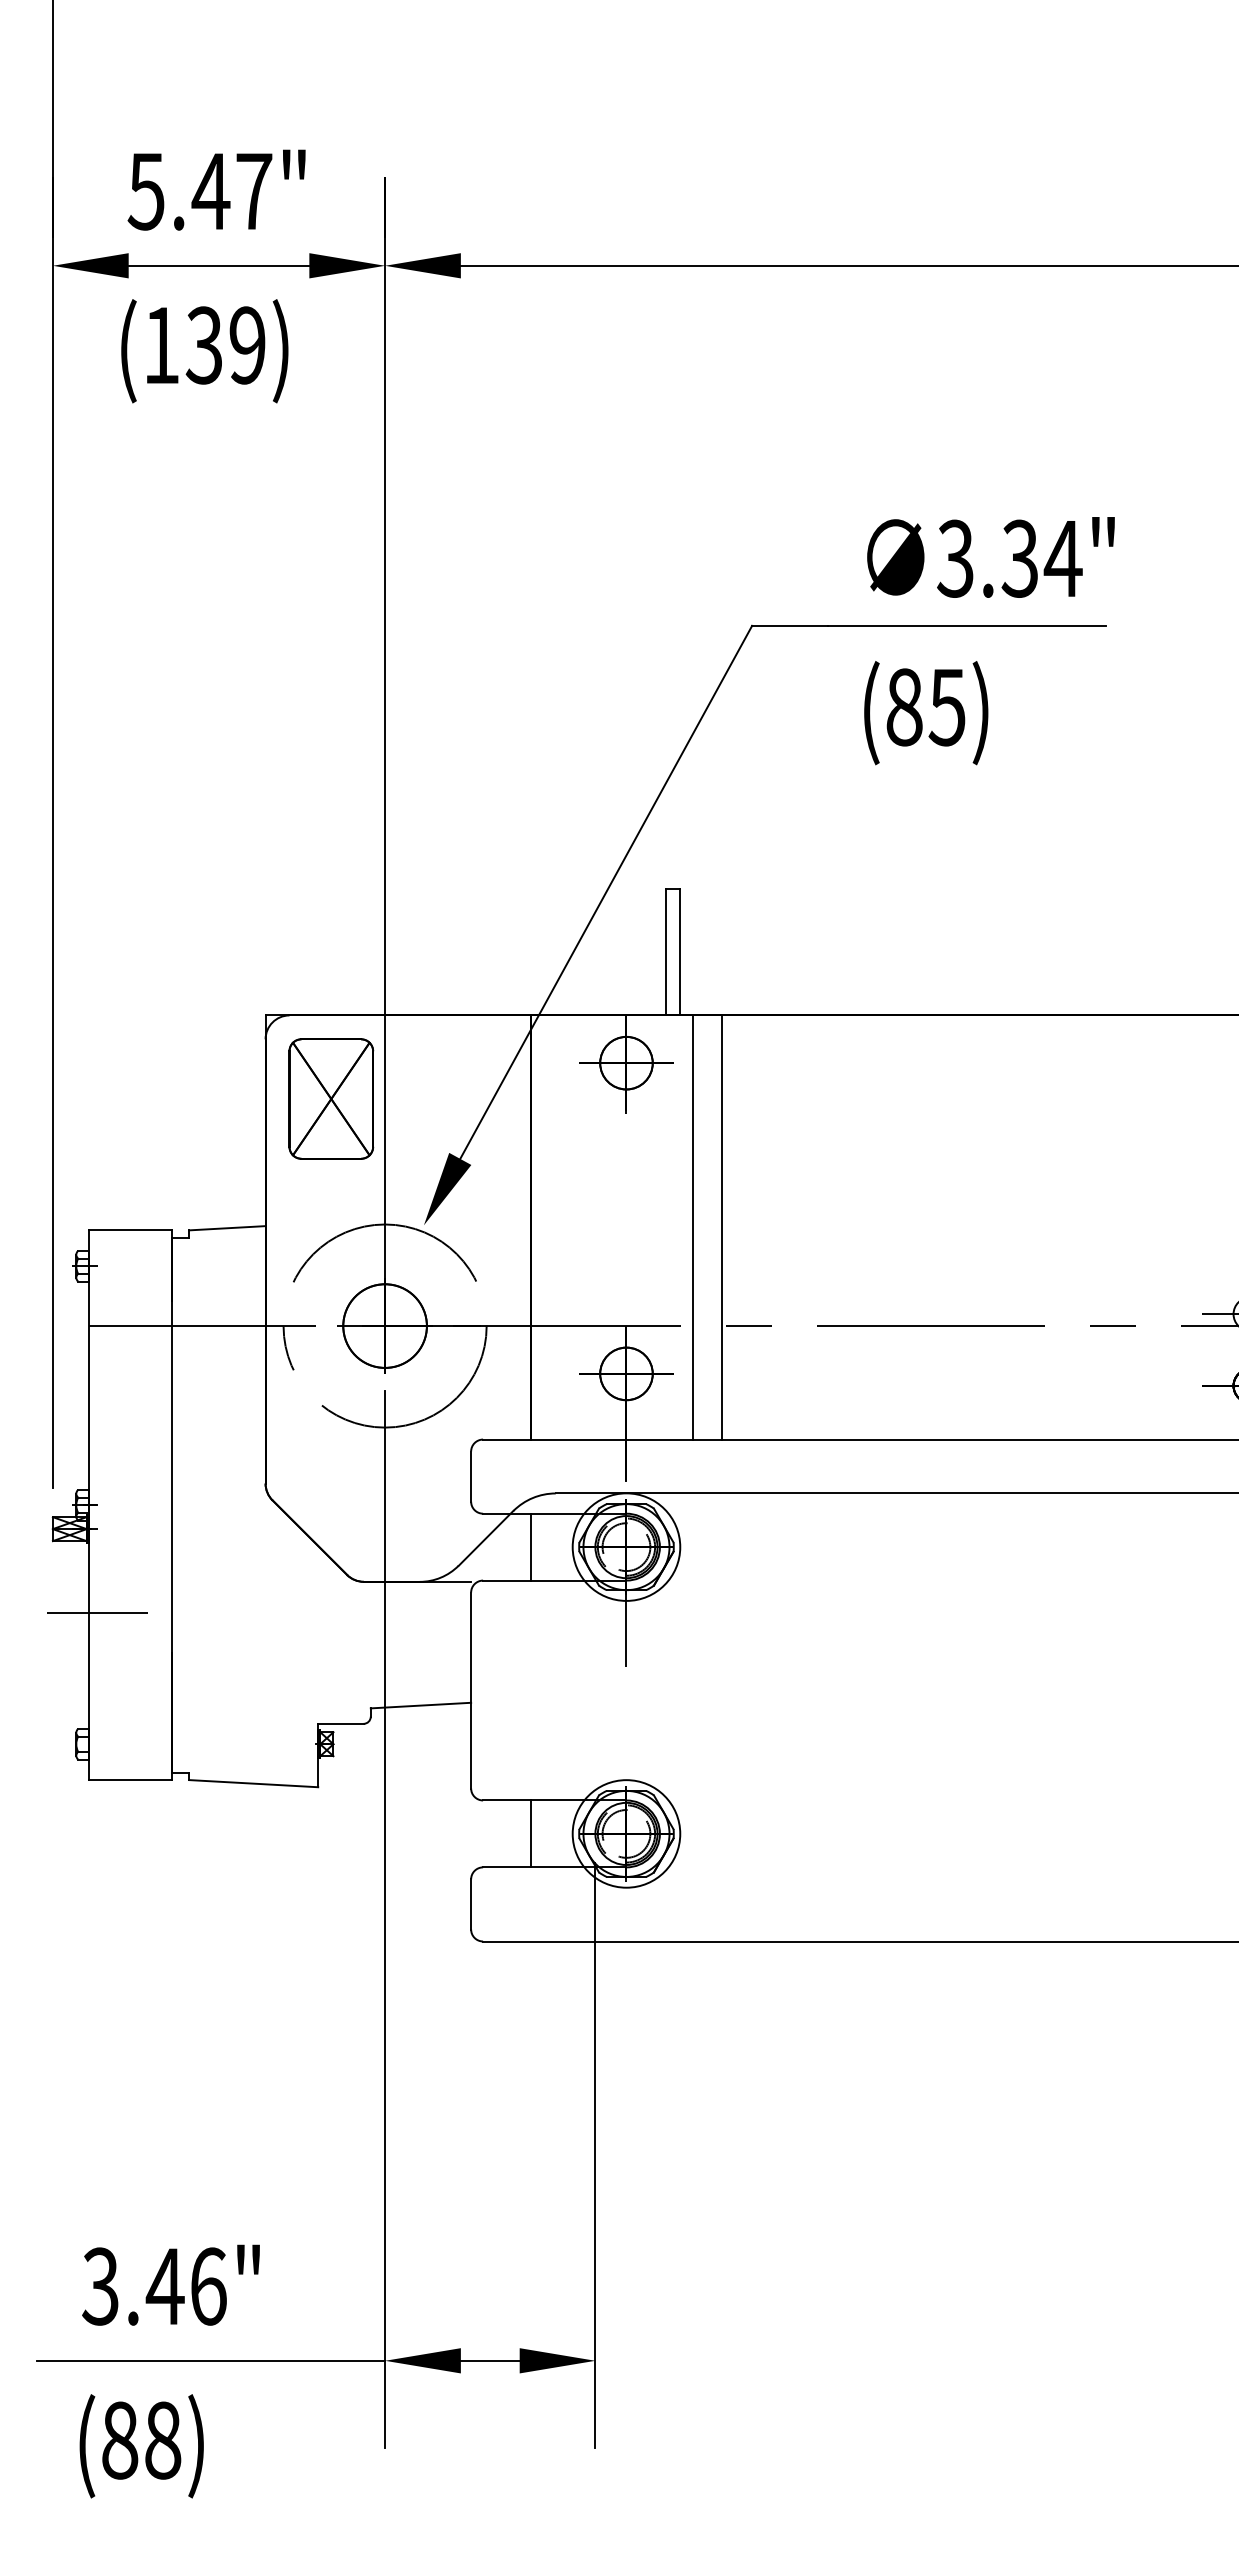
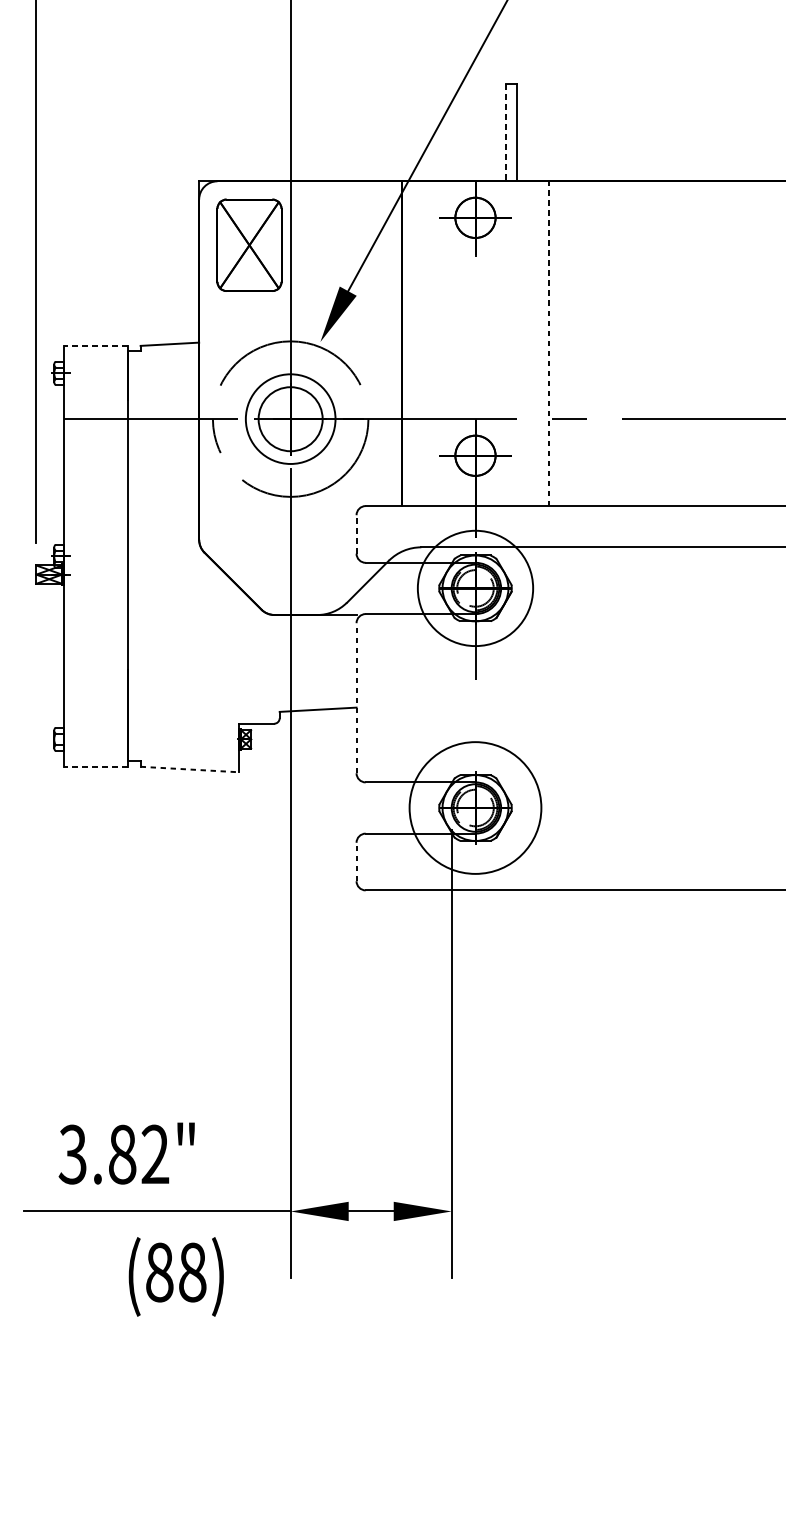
line: (665, 952) -> (505, 133), solid -> dashed
line: (722, 1226) -> (549, 342), solid -> dashed
line: (693, 1227) -> (526, 343), removed
line: (130, 1230) -> (95, 345), solid -> dashed
circle: (384, 1325) -> (290, 418), size x1.4
line: (471, 1476) -> (356, 534), solid -> dashed
line: (530, 1546) -> (402, 587), removed
circle: (626, 1546) -> (475, 587), size x1.4
line: (97, 1612) -> (70, 638), removed
line: (471, 1690) -> (356, 698), solid -> dashed
line: (130, 1780) -> (95, 767), solid -> dashed
line: (253, 1783) -> (189, 769), solid -> dashed
line: (530, 1833) -> (402, 807), removed
circle: (626, 1833) -> (475, 807), size x1.6
line: (471, 1903) -> (356, 861), solid -> dashed
text: (185, 2286) -> (137, 1154), 3.46" -> 3.82"
text: (141, 2446) -> (176, 1277), moved

